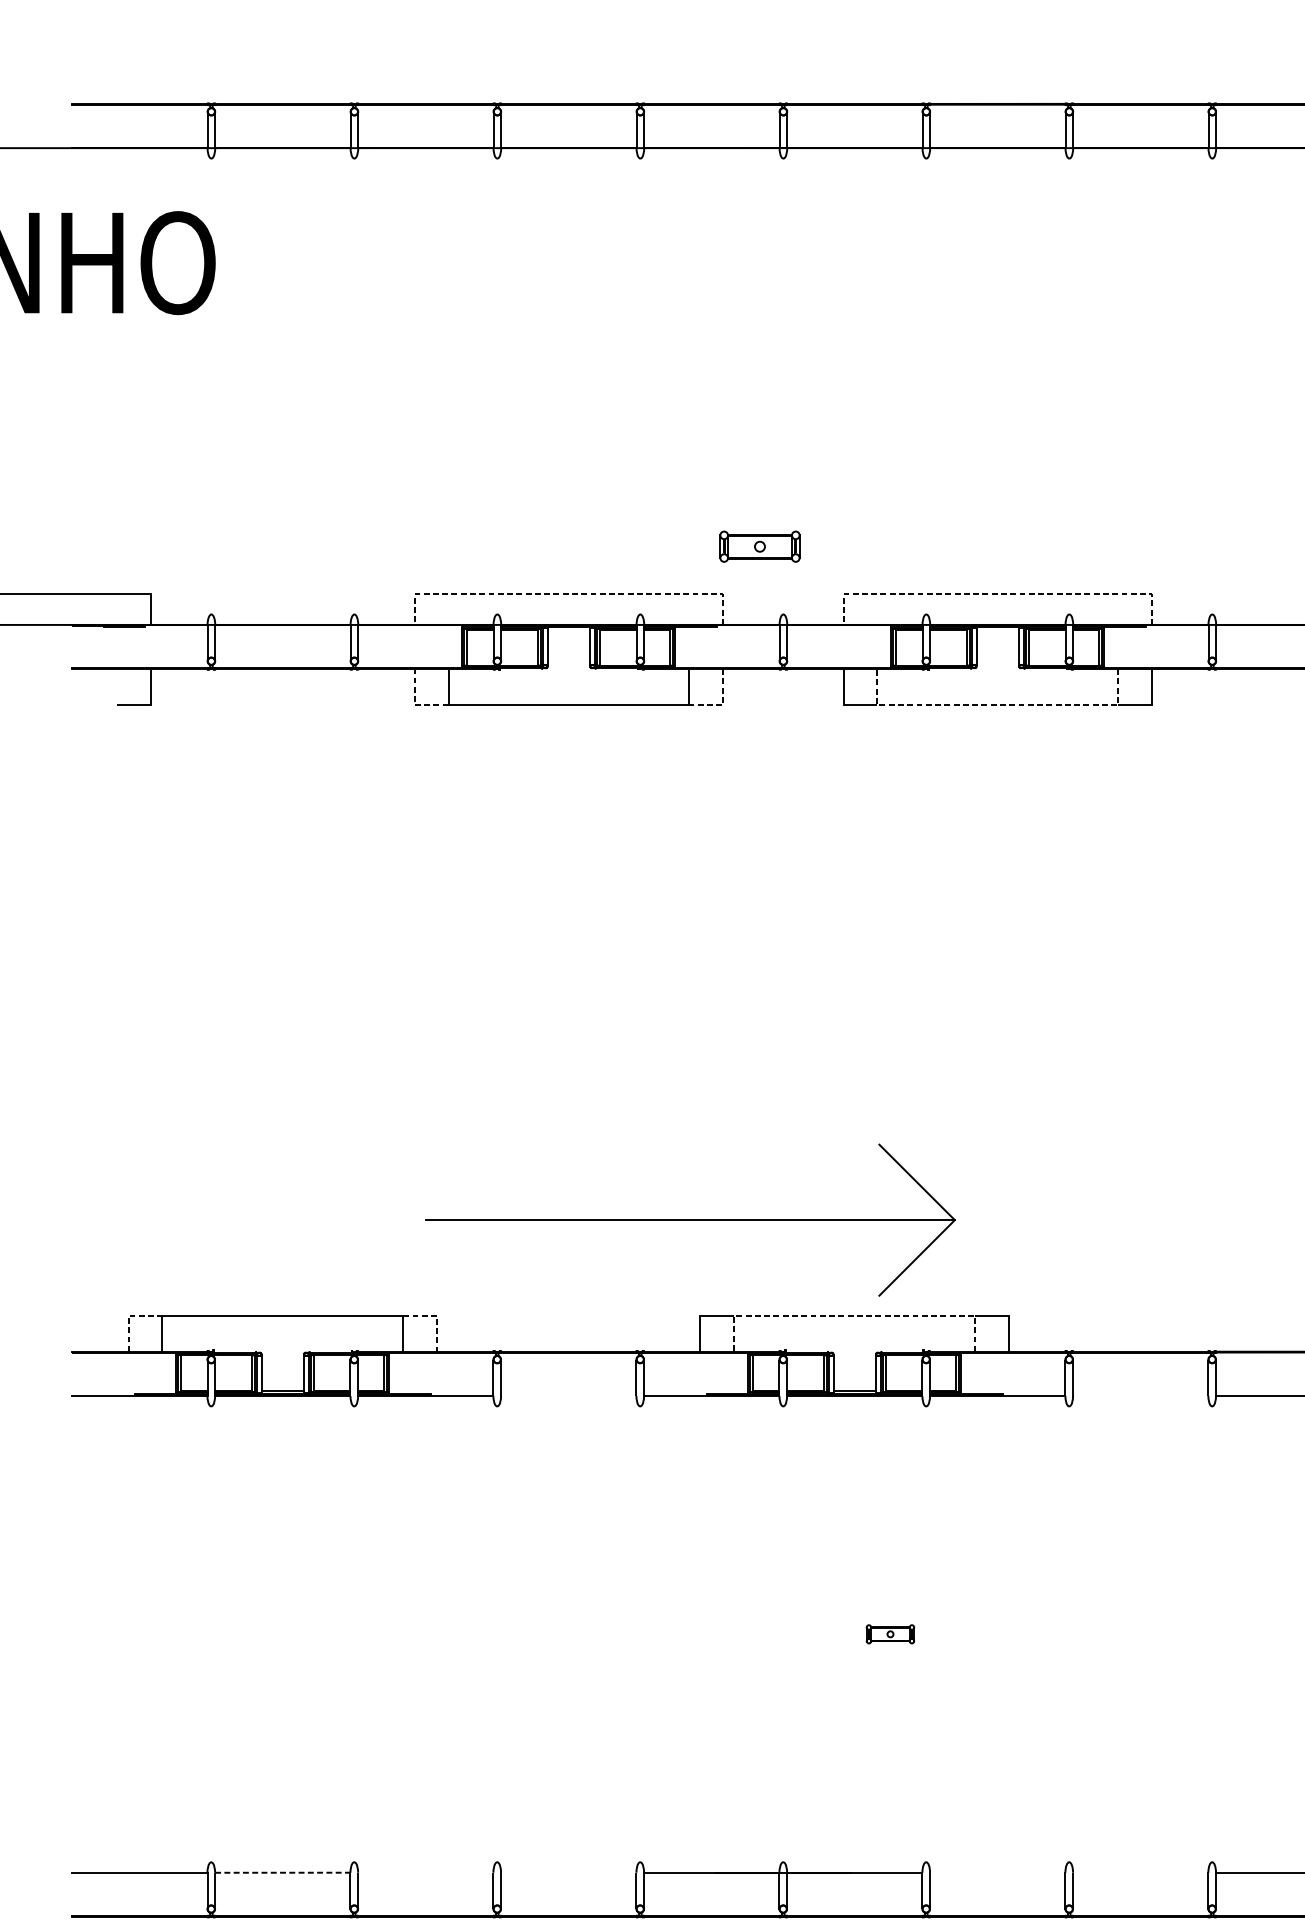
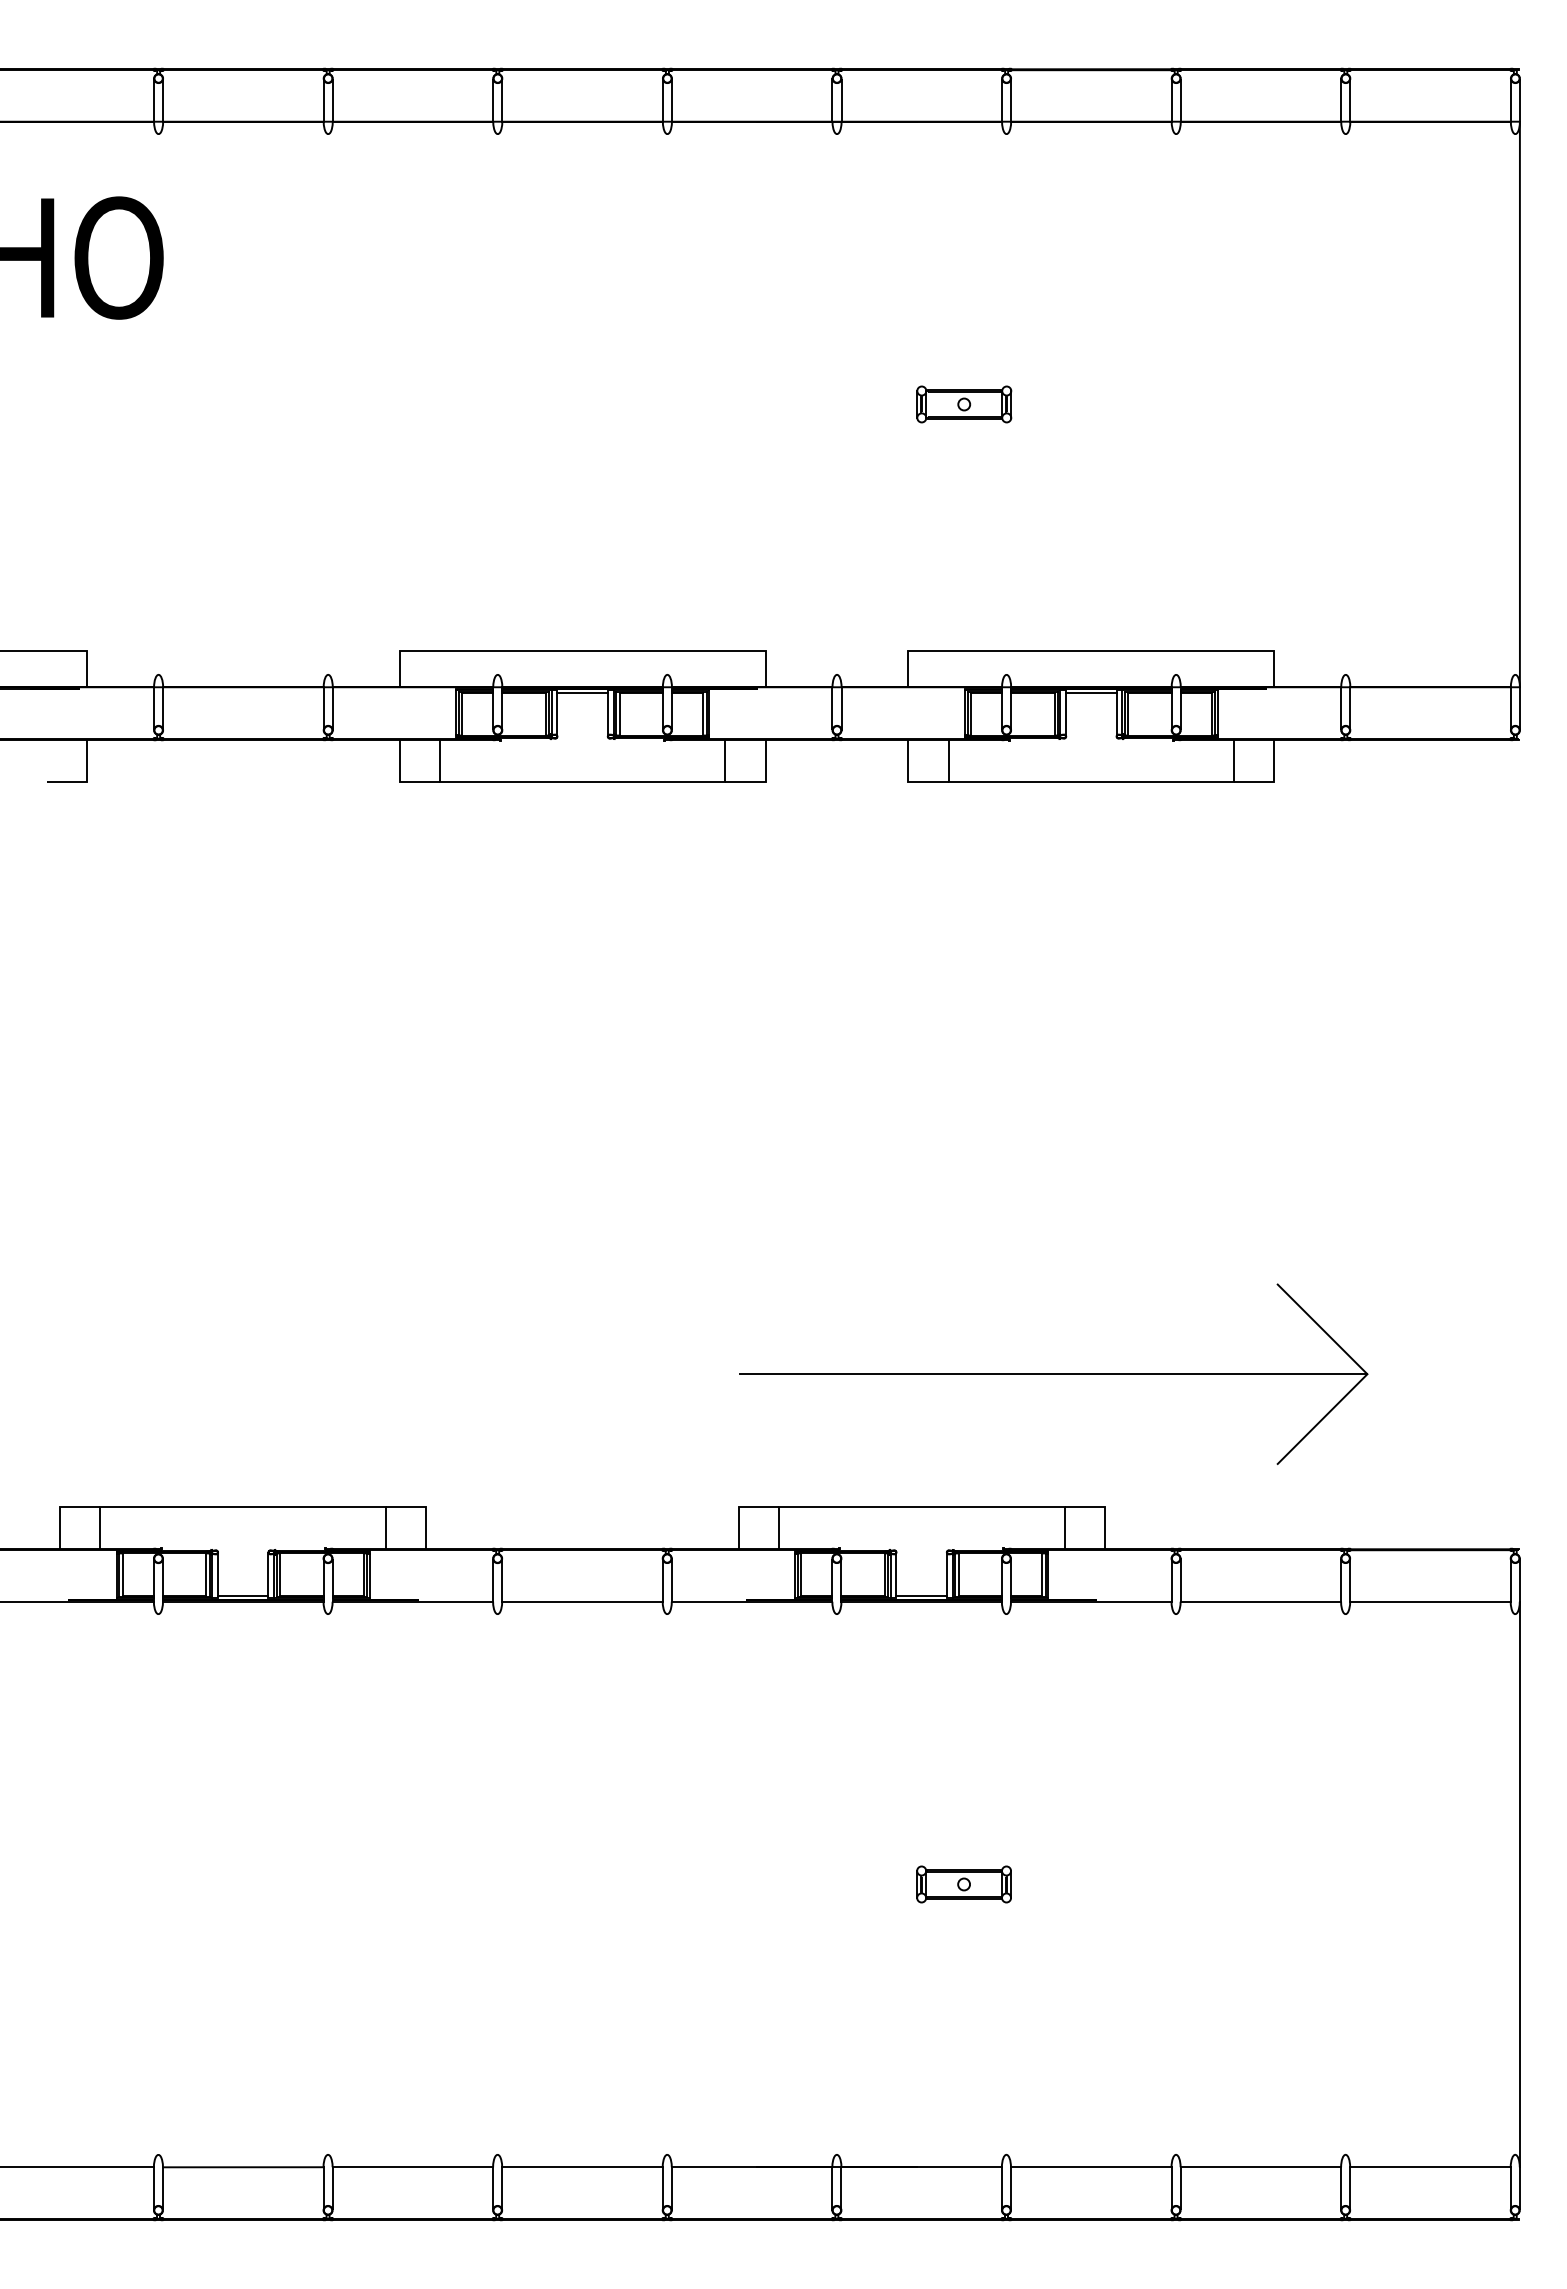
part: (760, 546) -> (964, 404), moved
line: (568, 593) -> (582, 650), dashed -> solid
line: (997, 593) -> (1091, 650), dashed -> solid
line: (568, 629) -> (582, 692), added
line: (997, 629) -> (1091, 692), added
line: (414, 704) -> (399, 781), dashed -> solid
line: (723, 705) -> (765, 782), dashed -> solid
line: (997, 705) -> (1091, 782), dashed -> solid
part: (690, 1219) -> (1053, 1373), moved
line: (128, 1315) -> (60, 1506), dashed -> solid
line: (854, 1315) -> (921, 1506), dashed -> solid
line: (437, 1316) -> (426, 1507), dashed -> solid
line: (568, 1395) -> (582, 1601), added
line: (1140, 1395) -> (1260, 1601), added
part: (890, 1634) -> (963, 1884), size x1.67
line: (282, 1872) -> (243, 2167), dashed -> solid
line: (425, 1872) -> (412, 2167), added
line: (568, 1872) -> (582, 2167), added
line: (997, 1872) -> (1091, 2167), added
line: (1140, 1872) -> (1260, 2167), added

